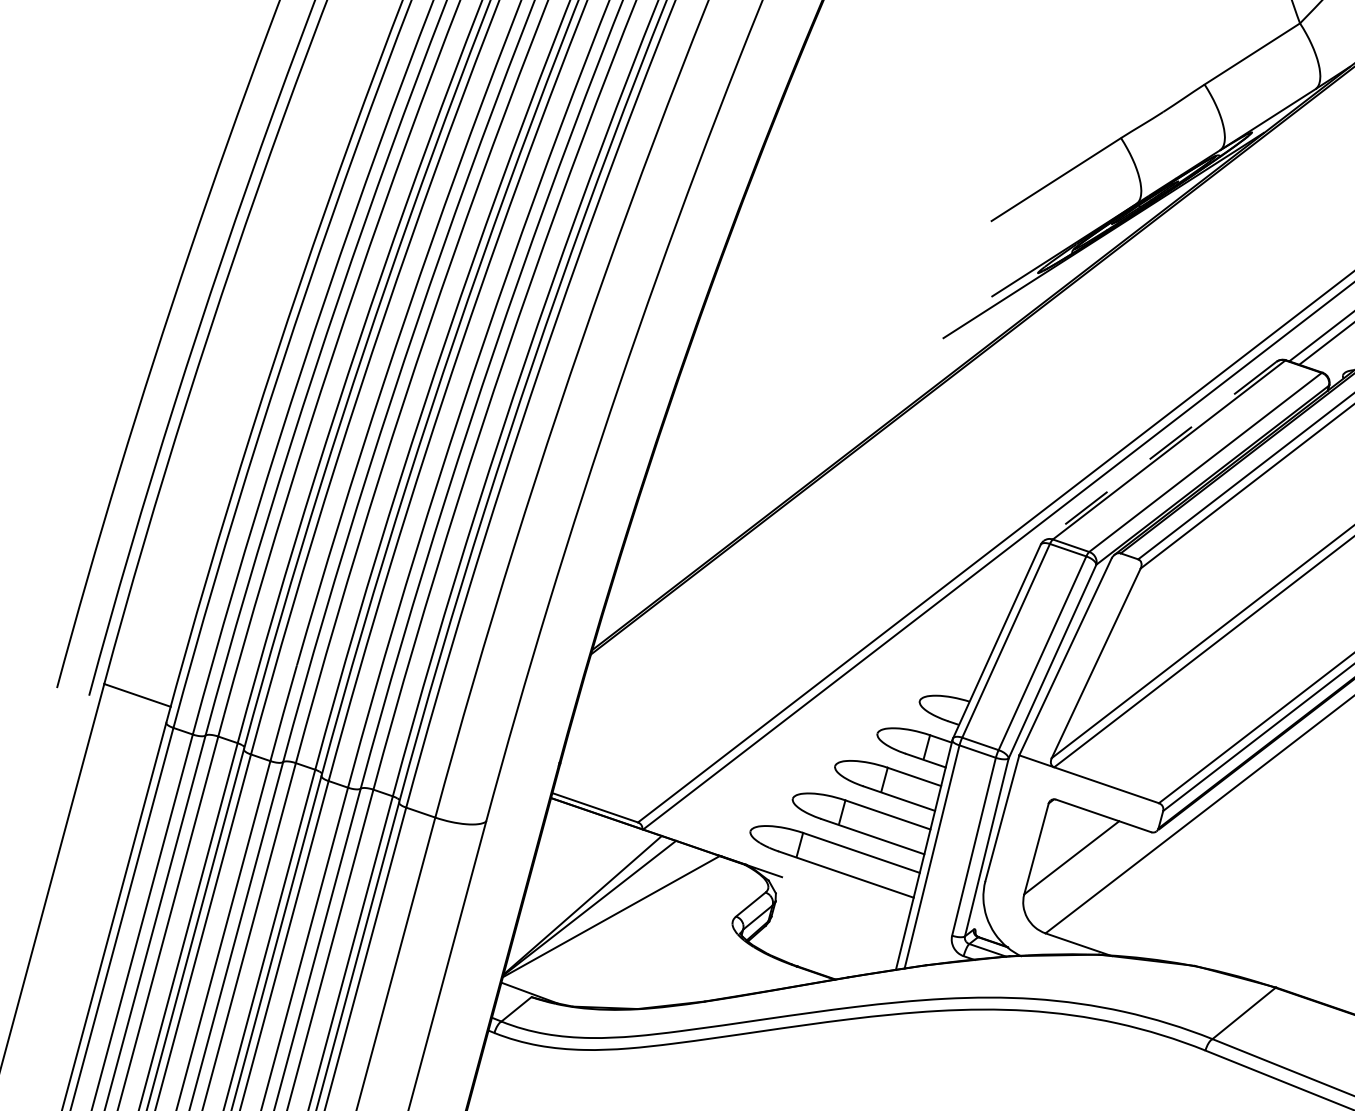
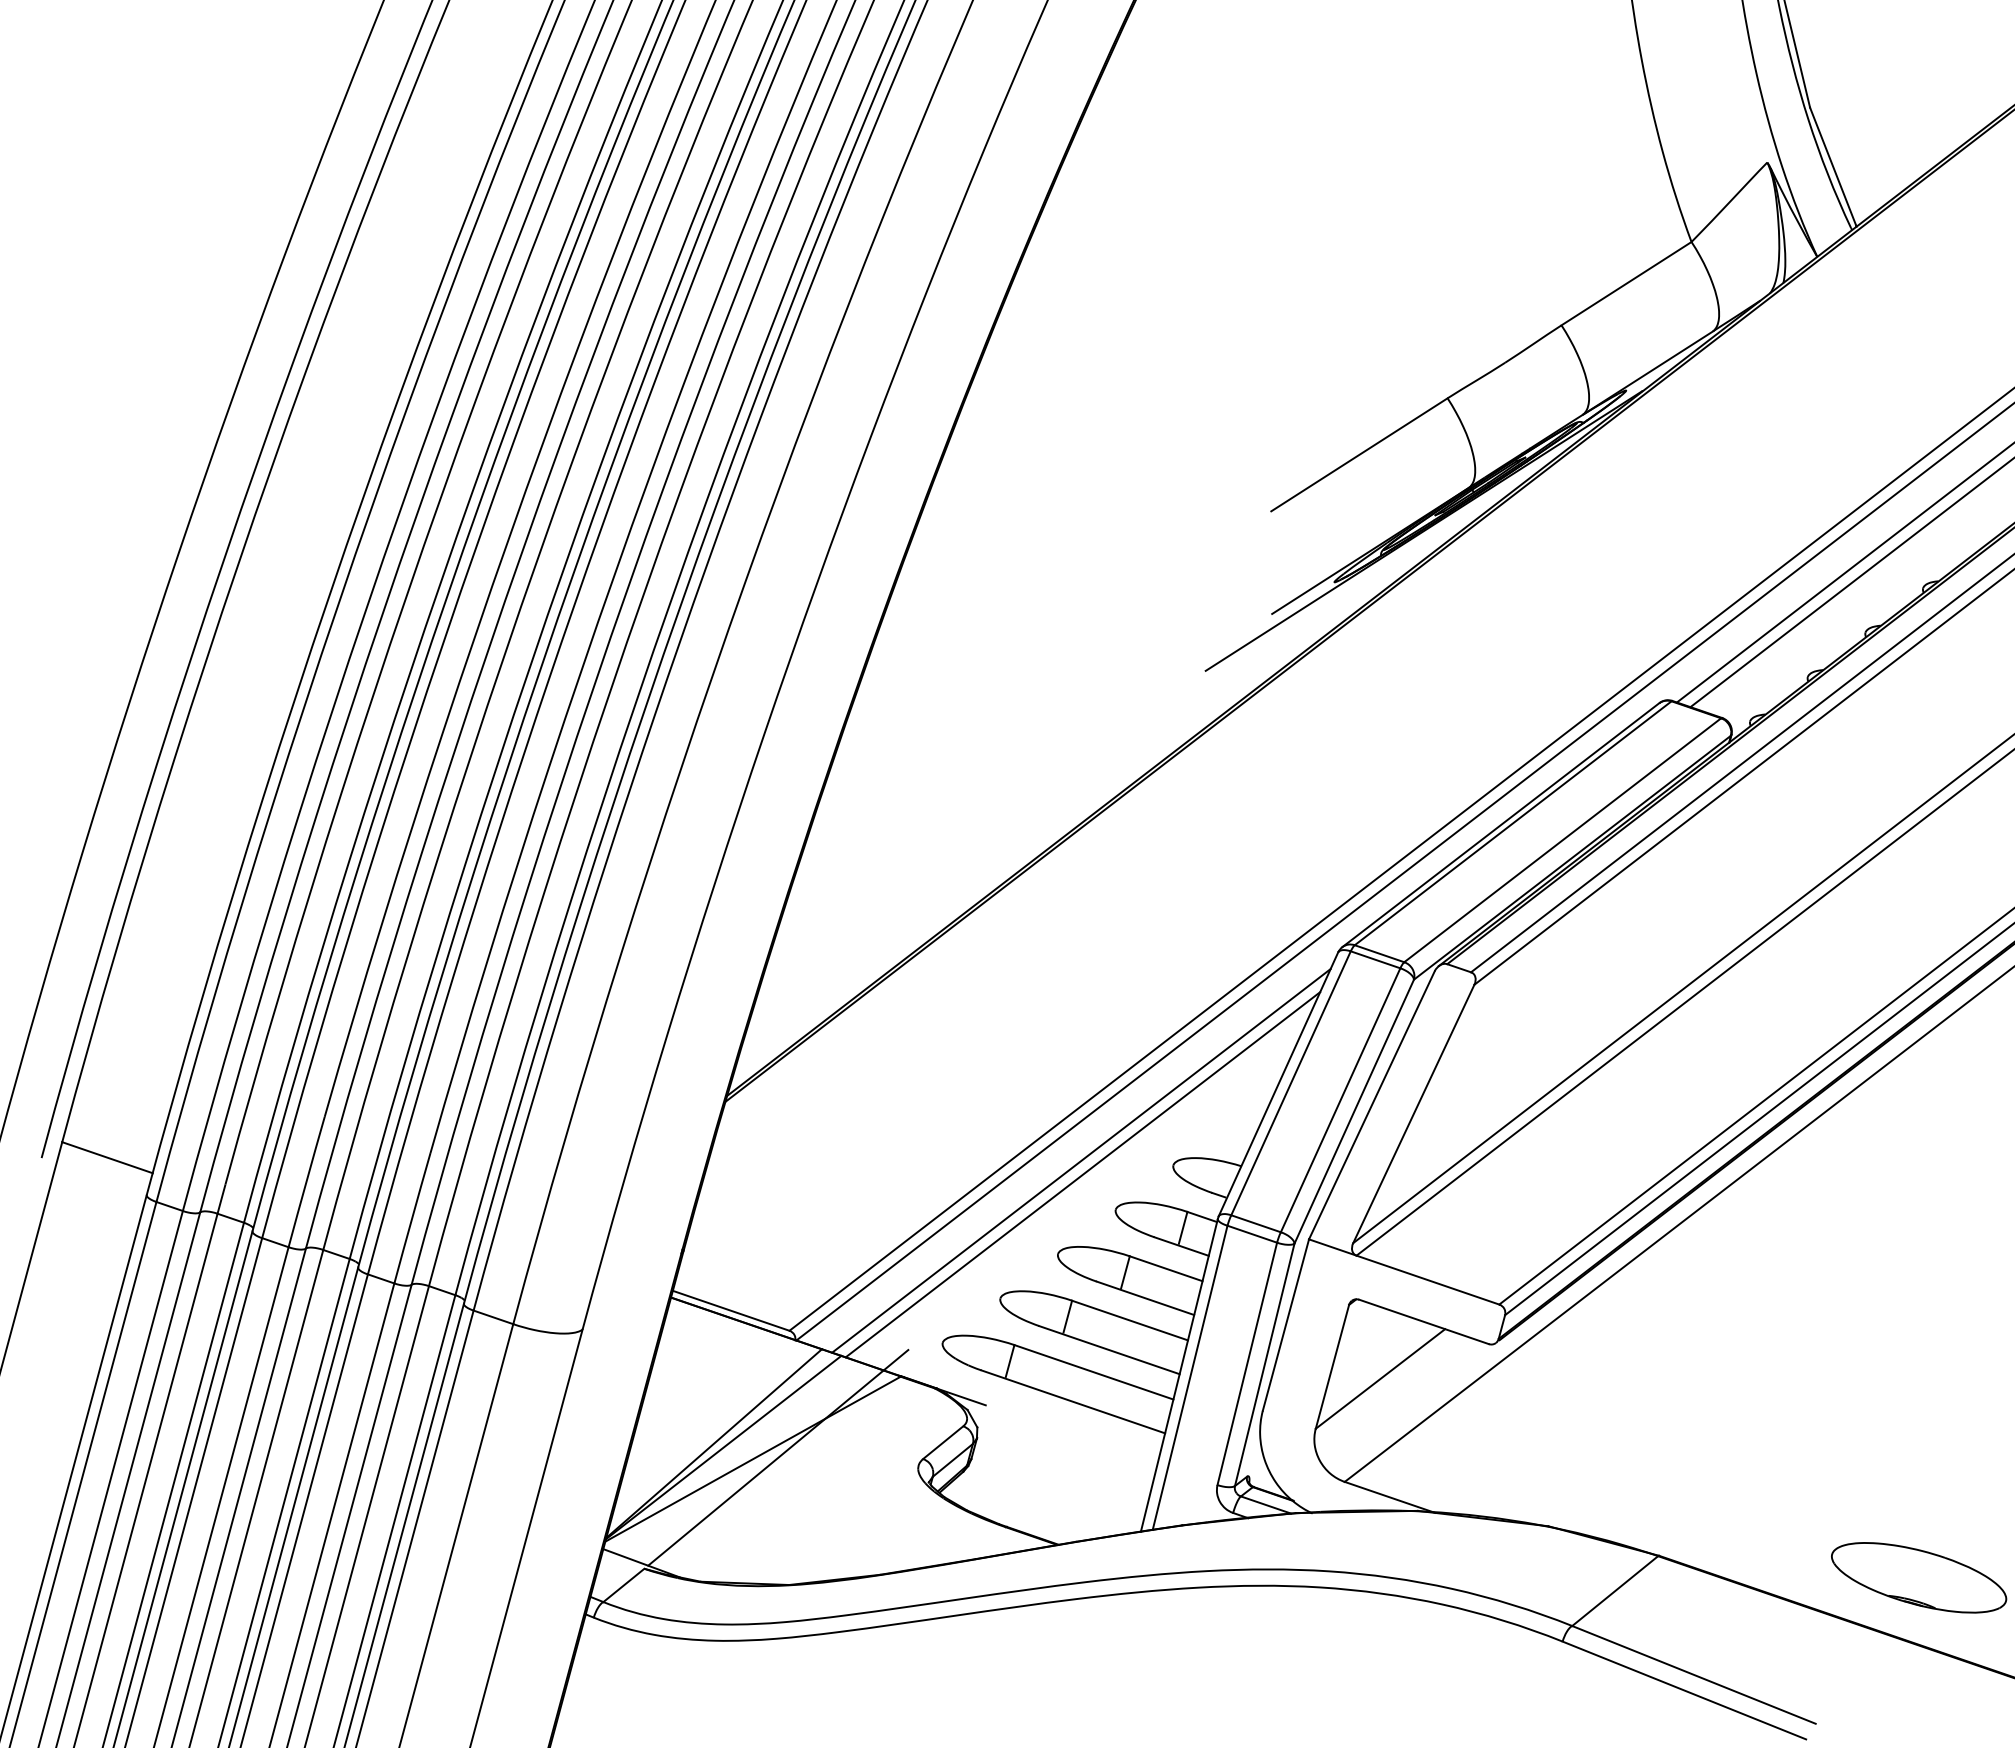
line: (1159, 451) -> (1500, 825), dashed -> solid
line: (852, 697) -> (1081, 1160), added
line: (853, 707) -> (1082, 1174), added
line: (629, 915) -> (778, 1457), added

